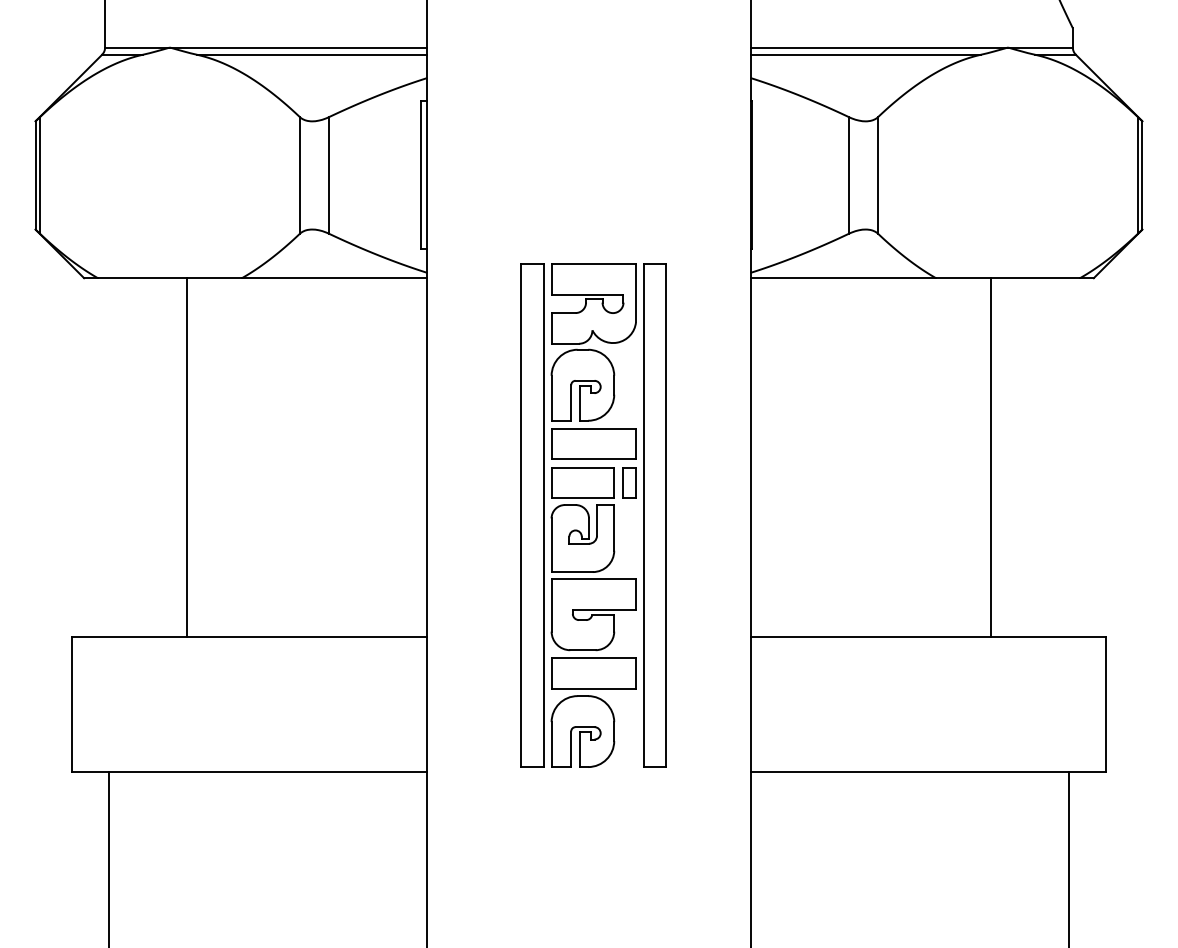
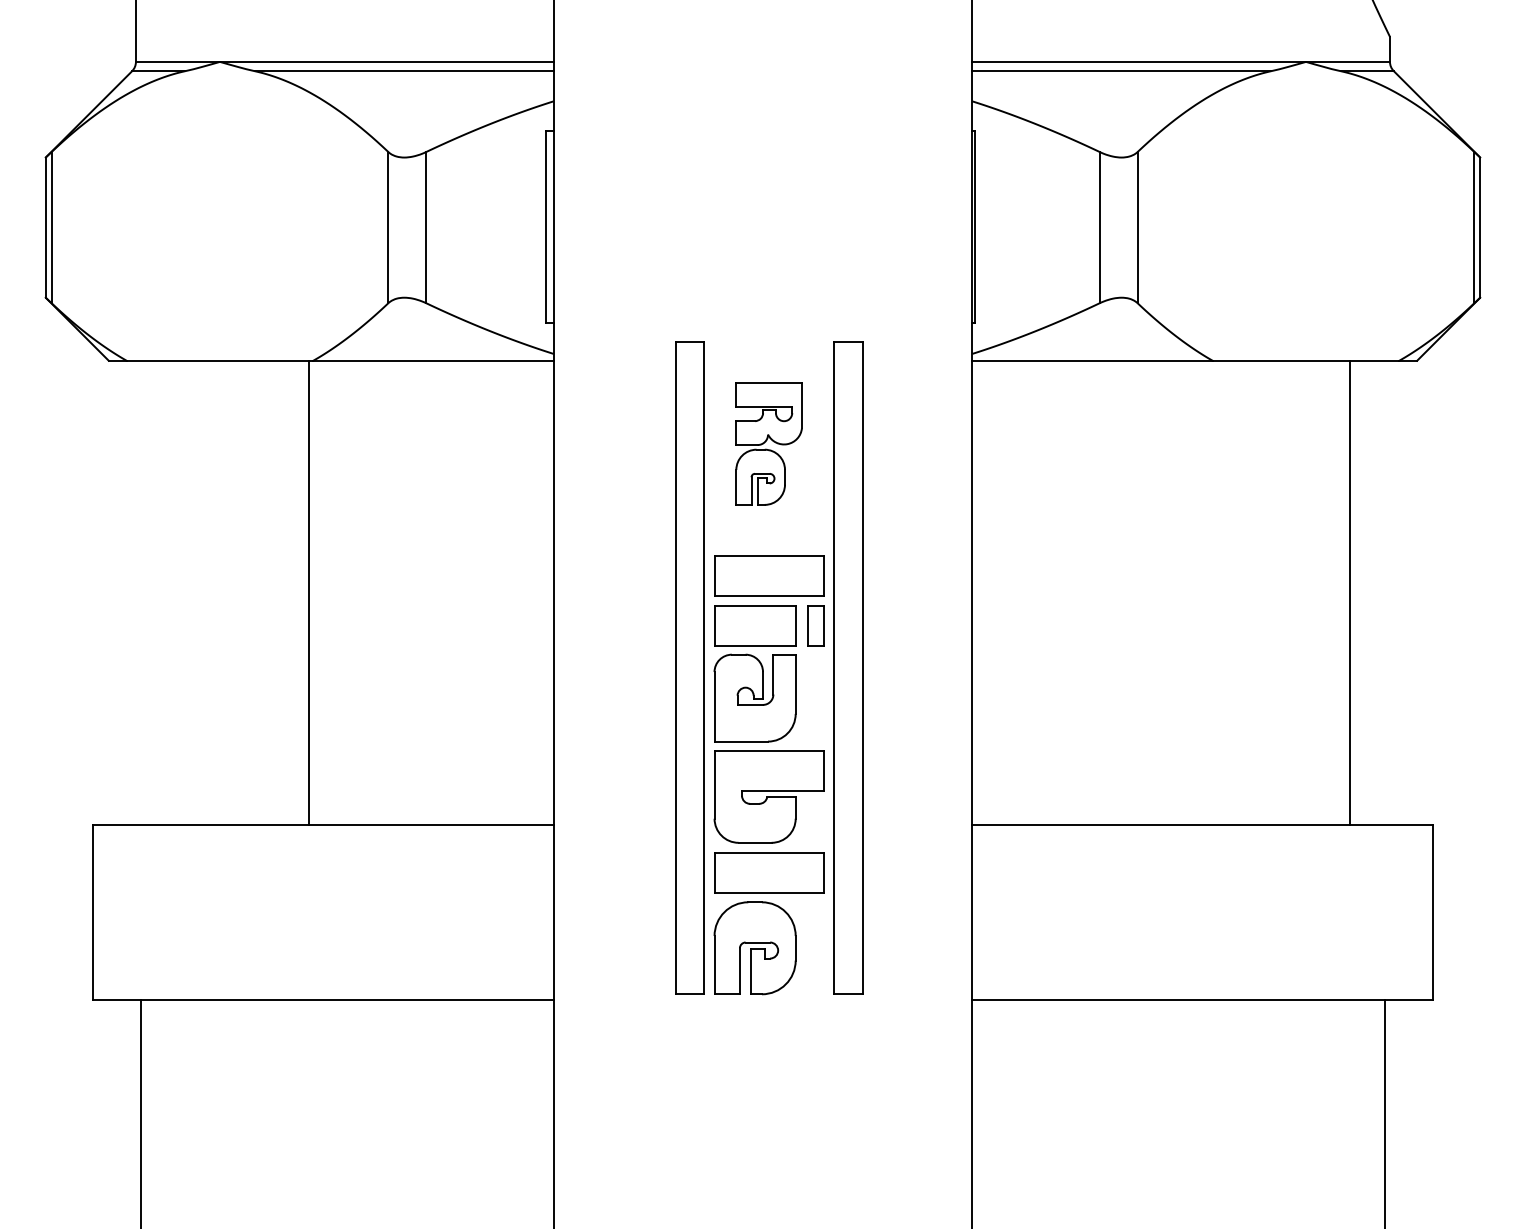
part: (593, 342) -> (768, 443), size x0.6
line: (186, 457) -> (308, 592), moved
line: (991, 457) -> (1350, 592), moved

